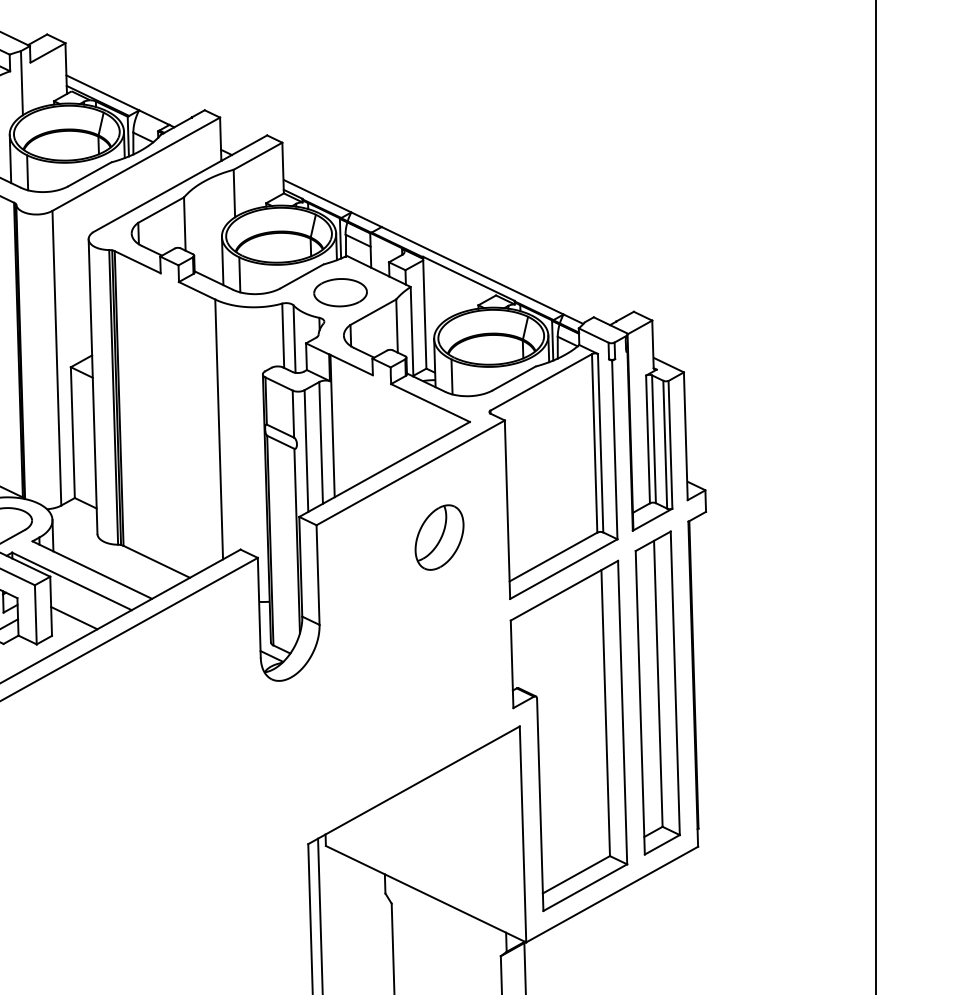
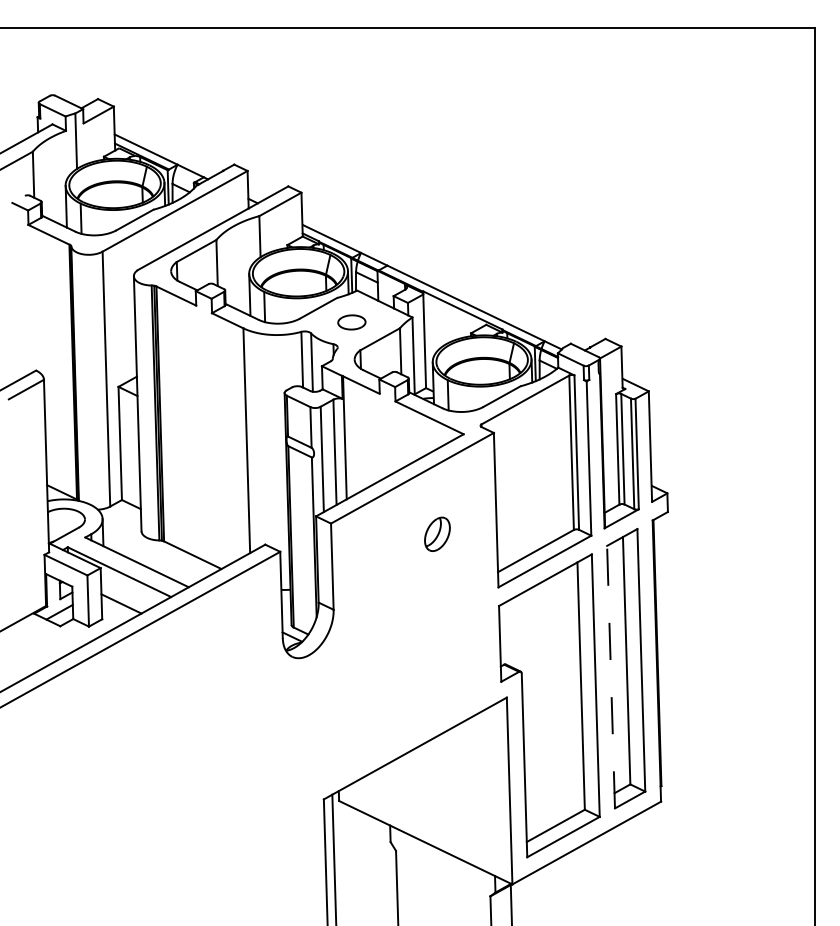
part: (340, 292) -> (351, 322), size x0.6
part: (439, 537) -> (437, 534), size x0.6
line: (640, 702) -> (611, 676), solid -> dashed

